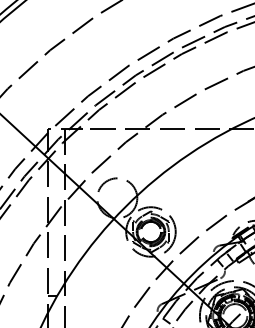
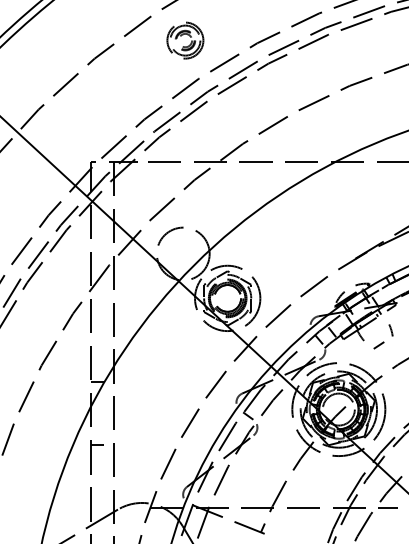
part: (118, 36) -> (185, 40), added

